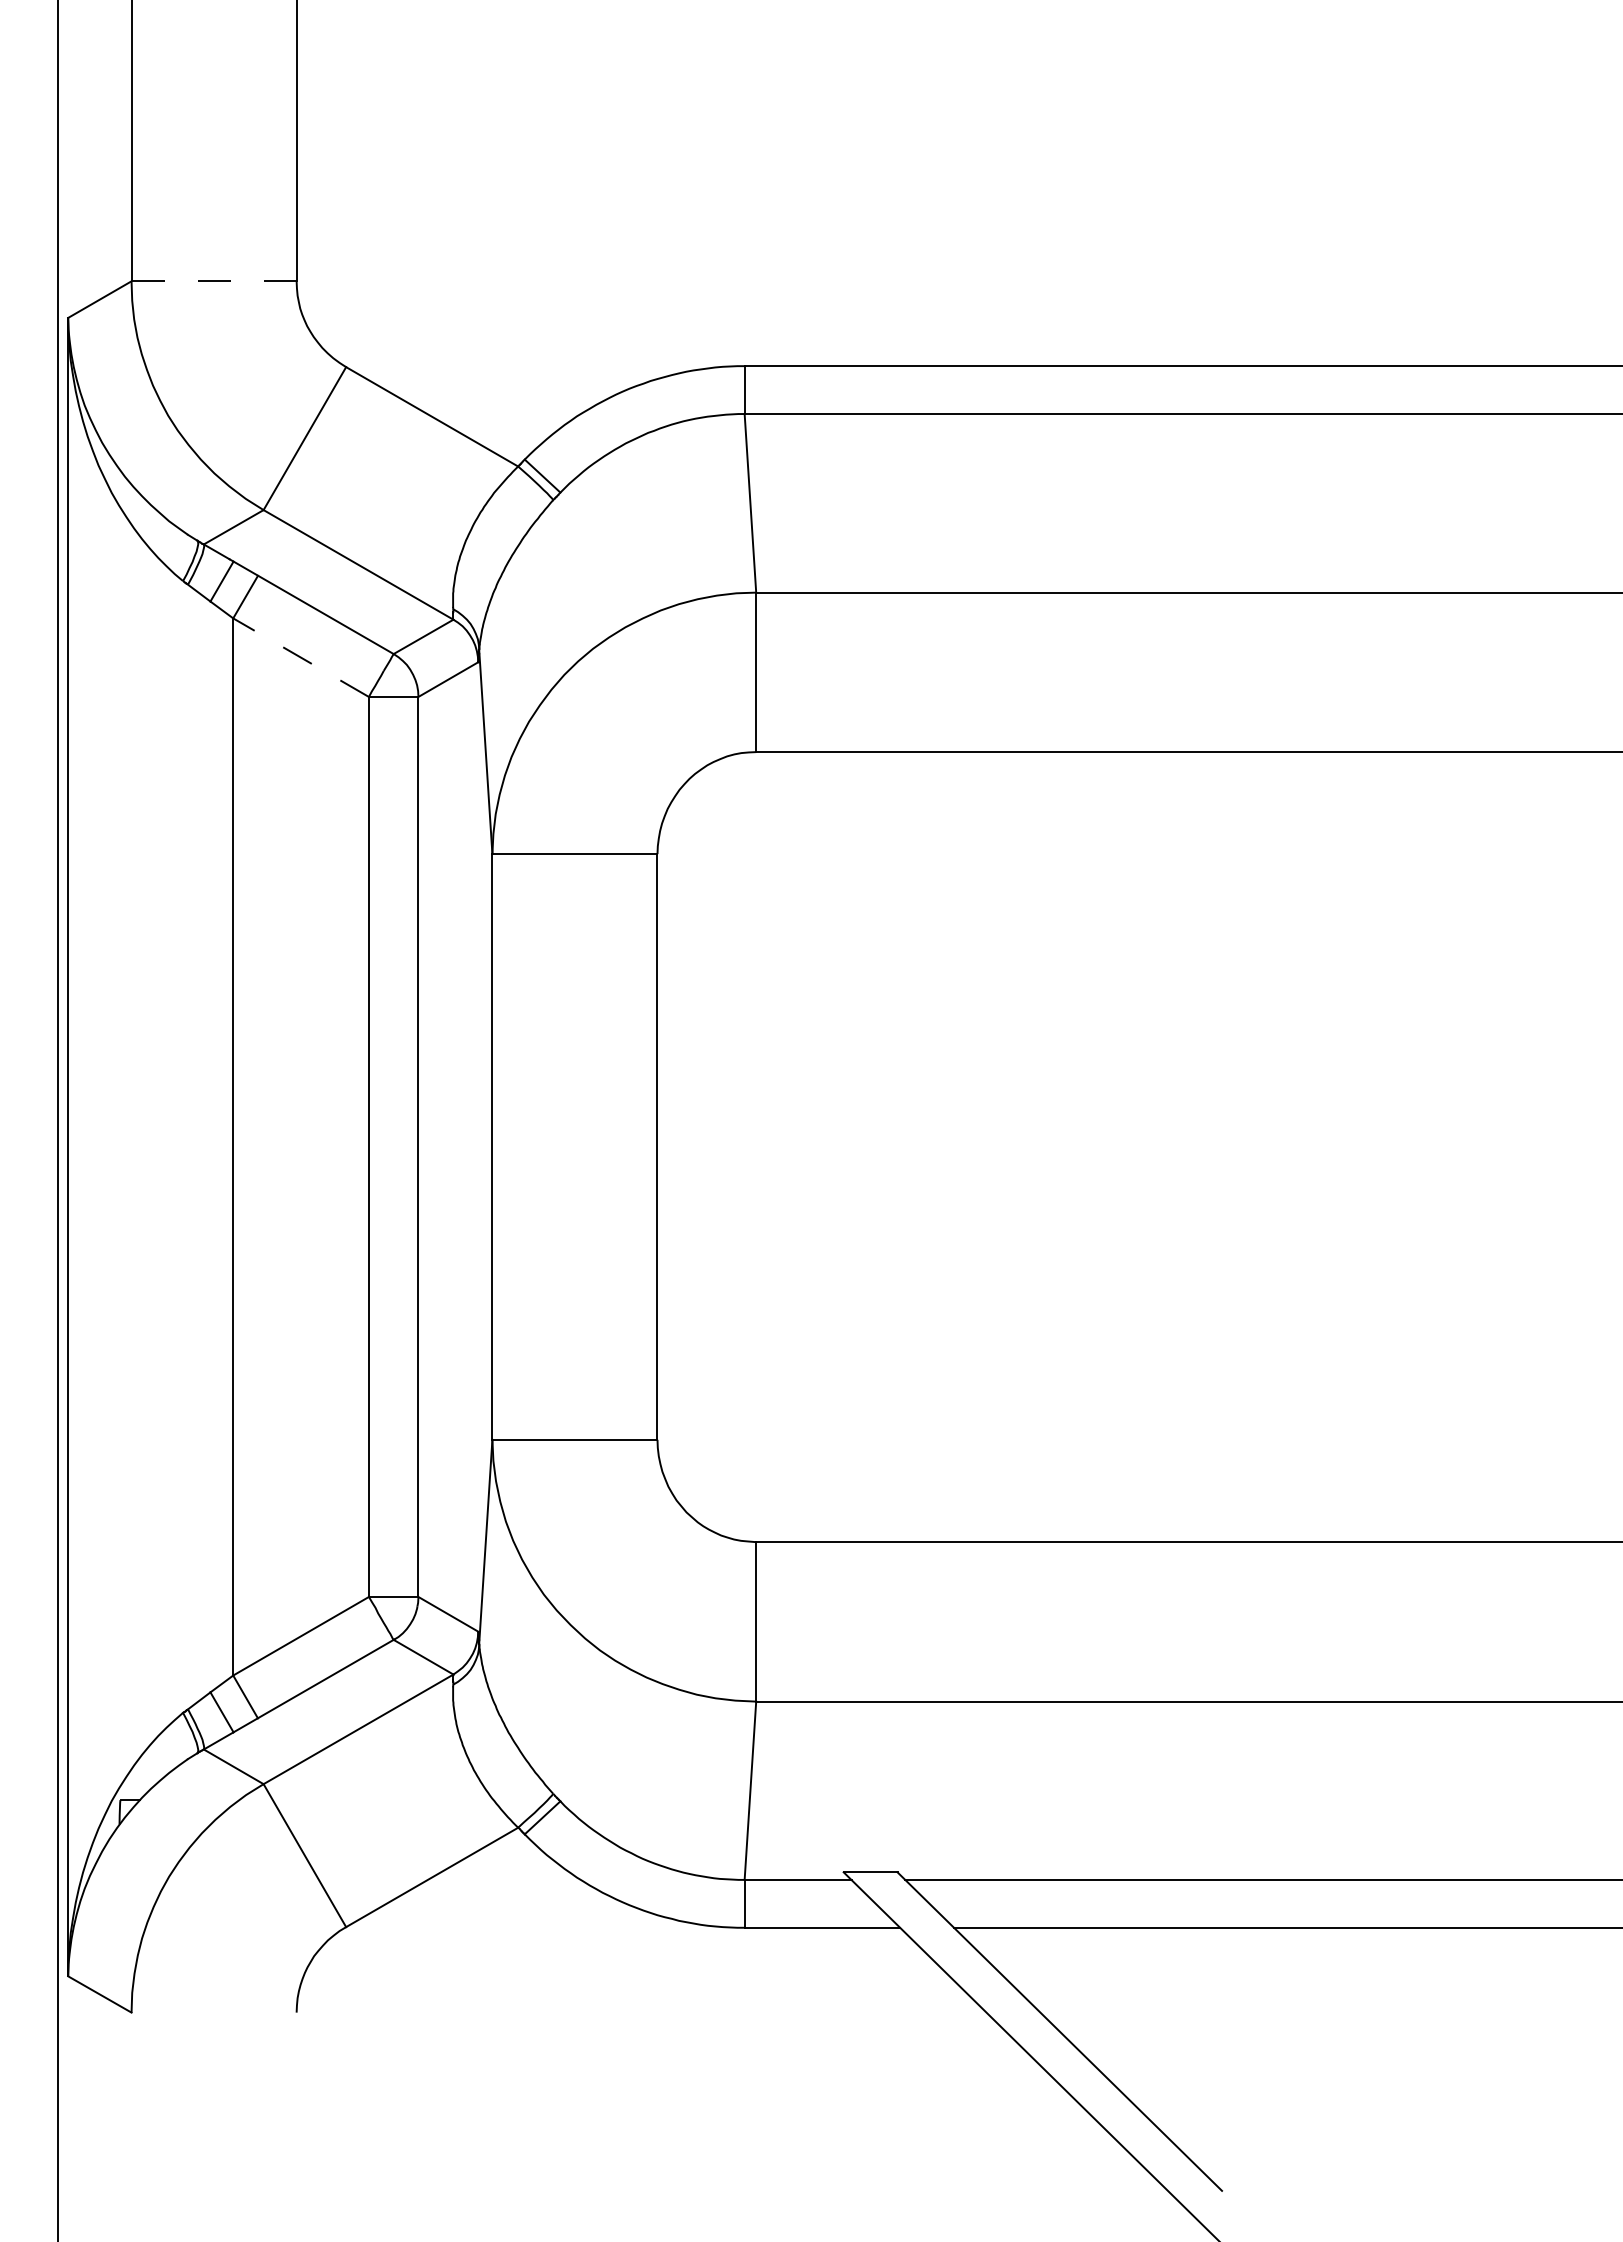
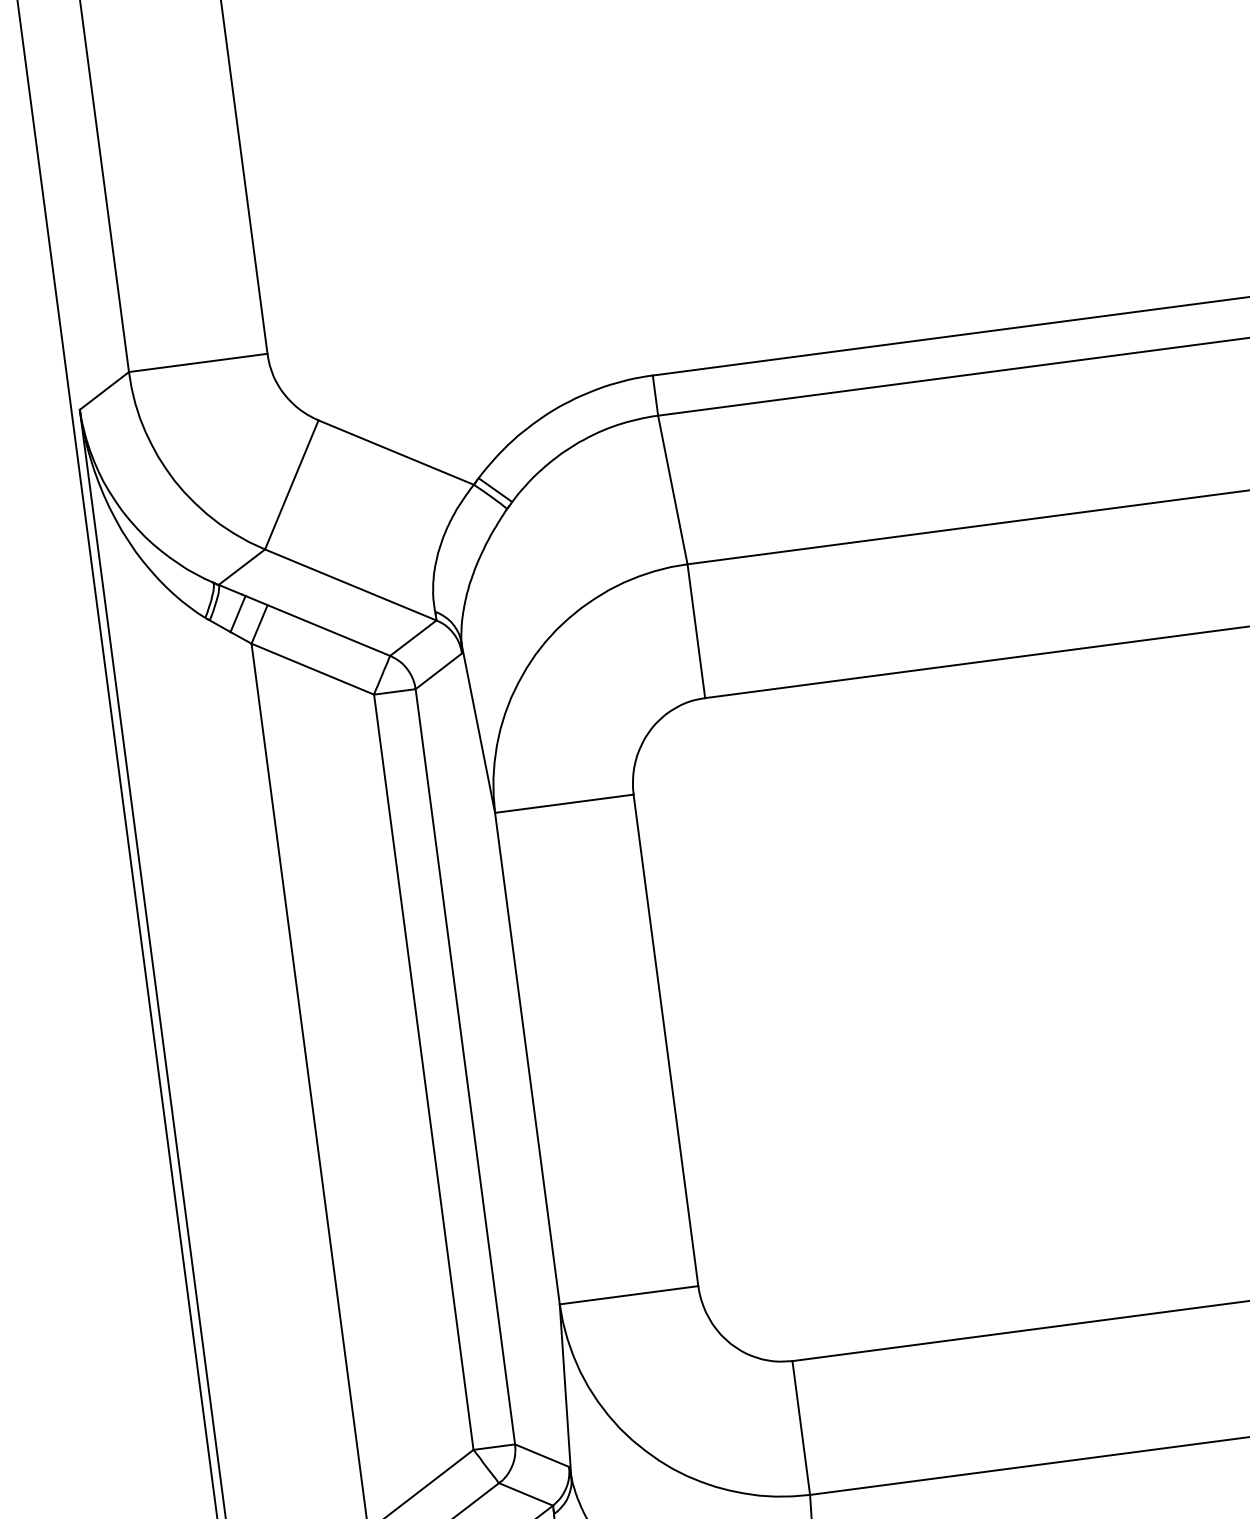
line: (214, 281) -> (198, 363), dashed -> solid
line: (300, 657) -> (312, 669), dashed -> solid

